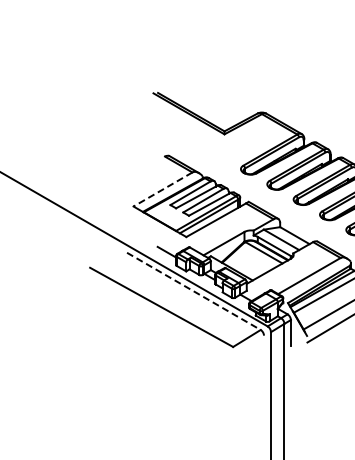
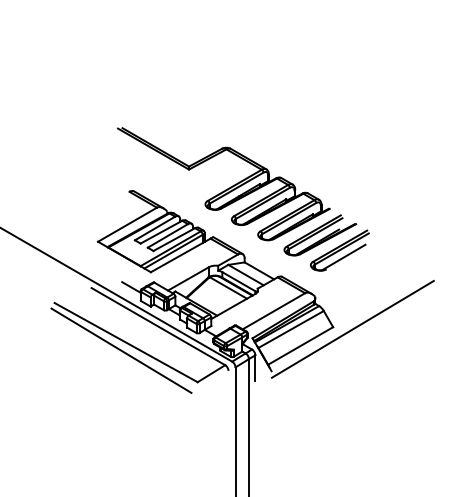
line: (162, 189) -> (127, 224), dashed -> solid
line: (193, 291) -> (158, 326), dashed -> solid
line: (156, 315) -> (121, 350), added

